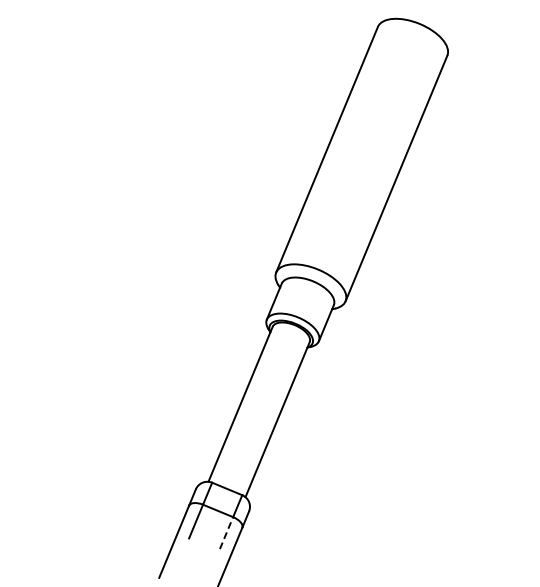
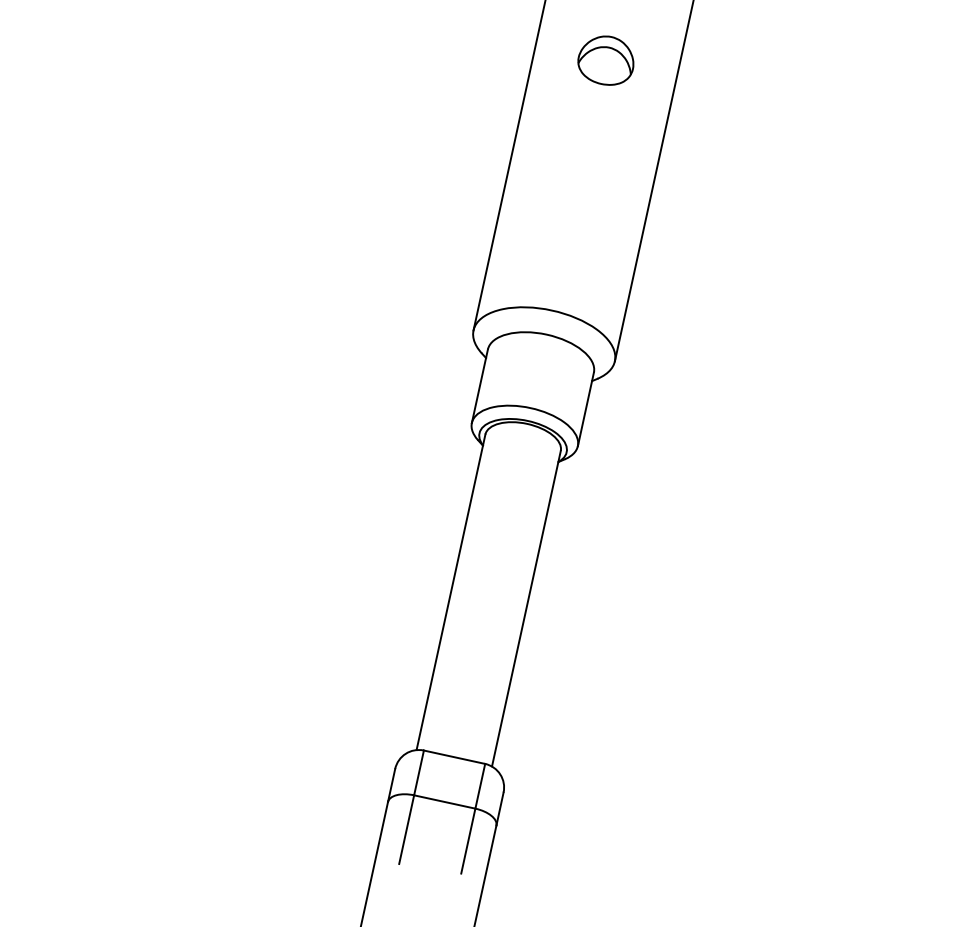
part: (368, 146) -> (605, 60), added
line: (226, 532) -> (468, 839), dashed -> solid

